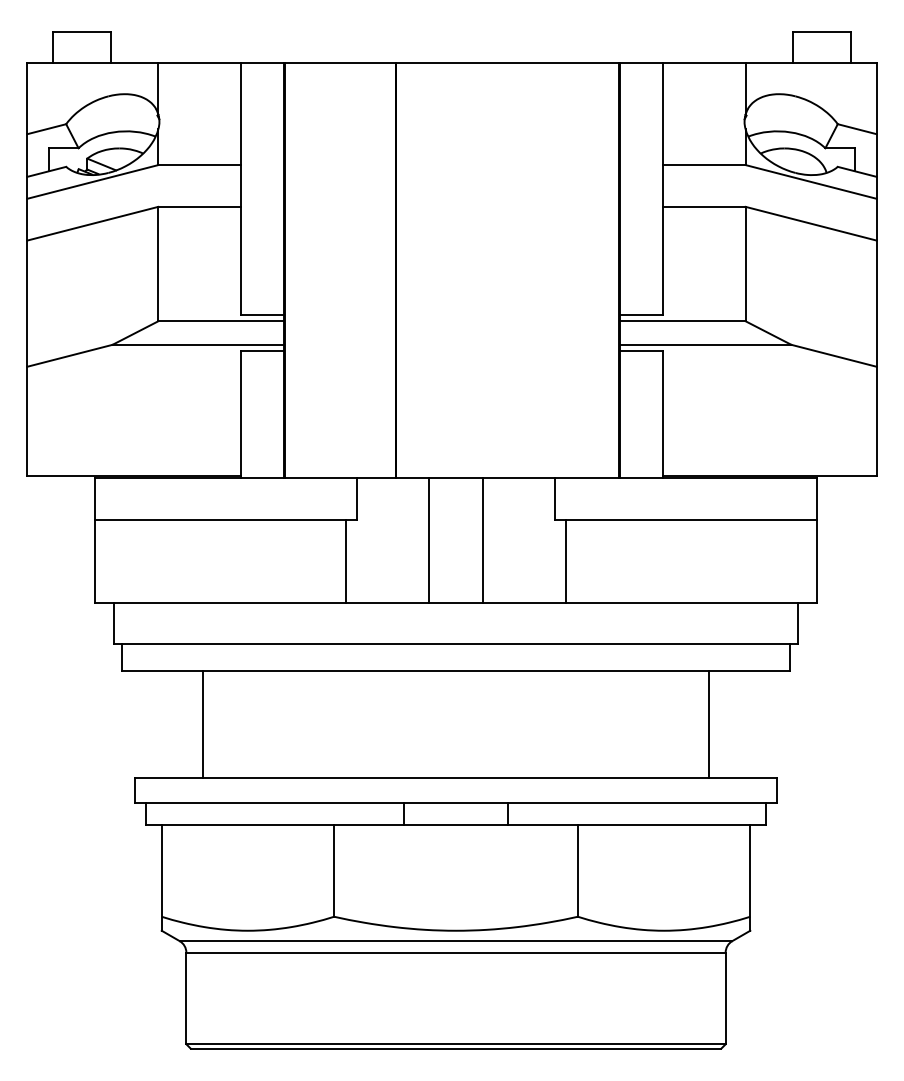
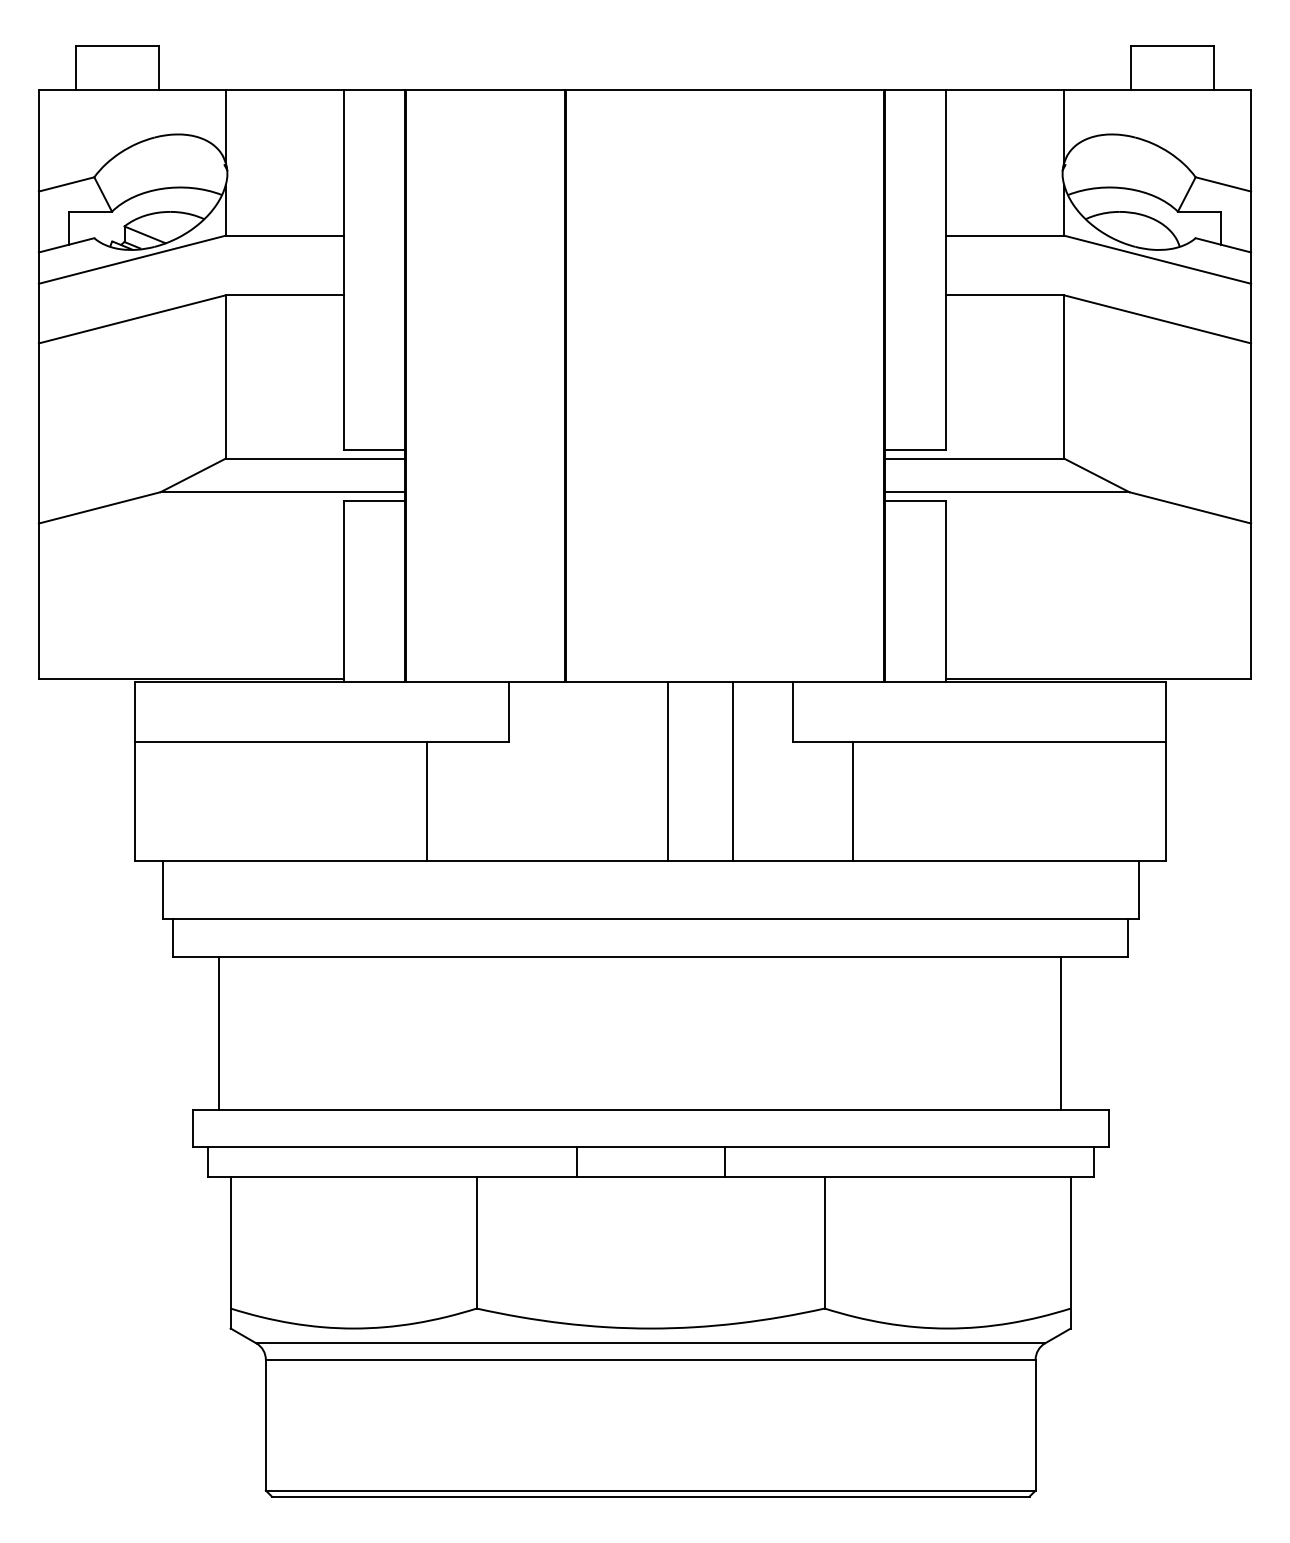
line: (429, 540) -> (667, 771), moved
line: (482, 540) -> (732, 771), moved
line: (346, 561) -> (427, 801), moved
line: (565, 561) -> (853, 801), moved
line: (203, 724) -> (219, 1033), moved
line: (708, 724) -> (1061, 1033), moved

